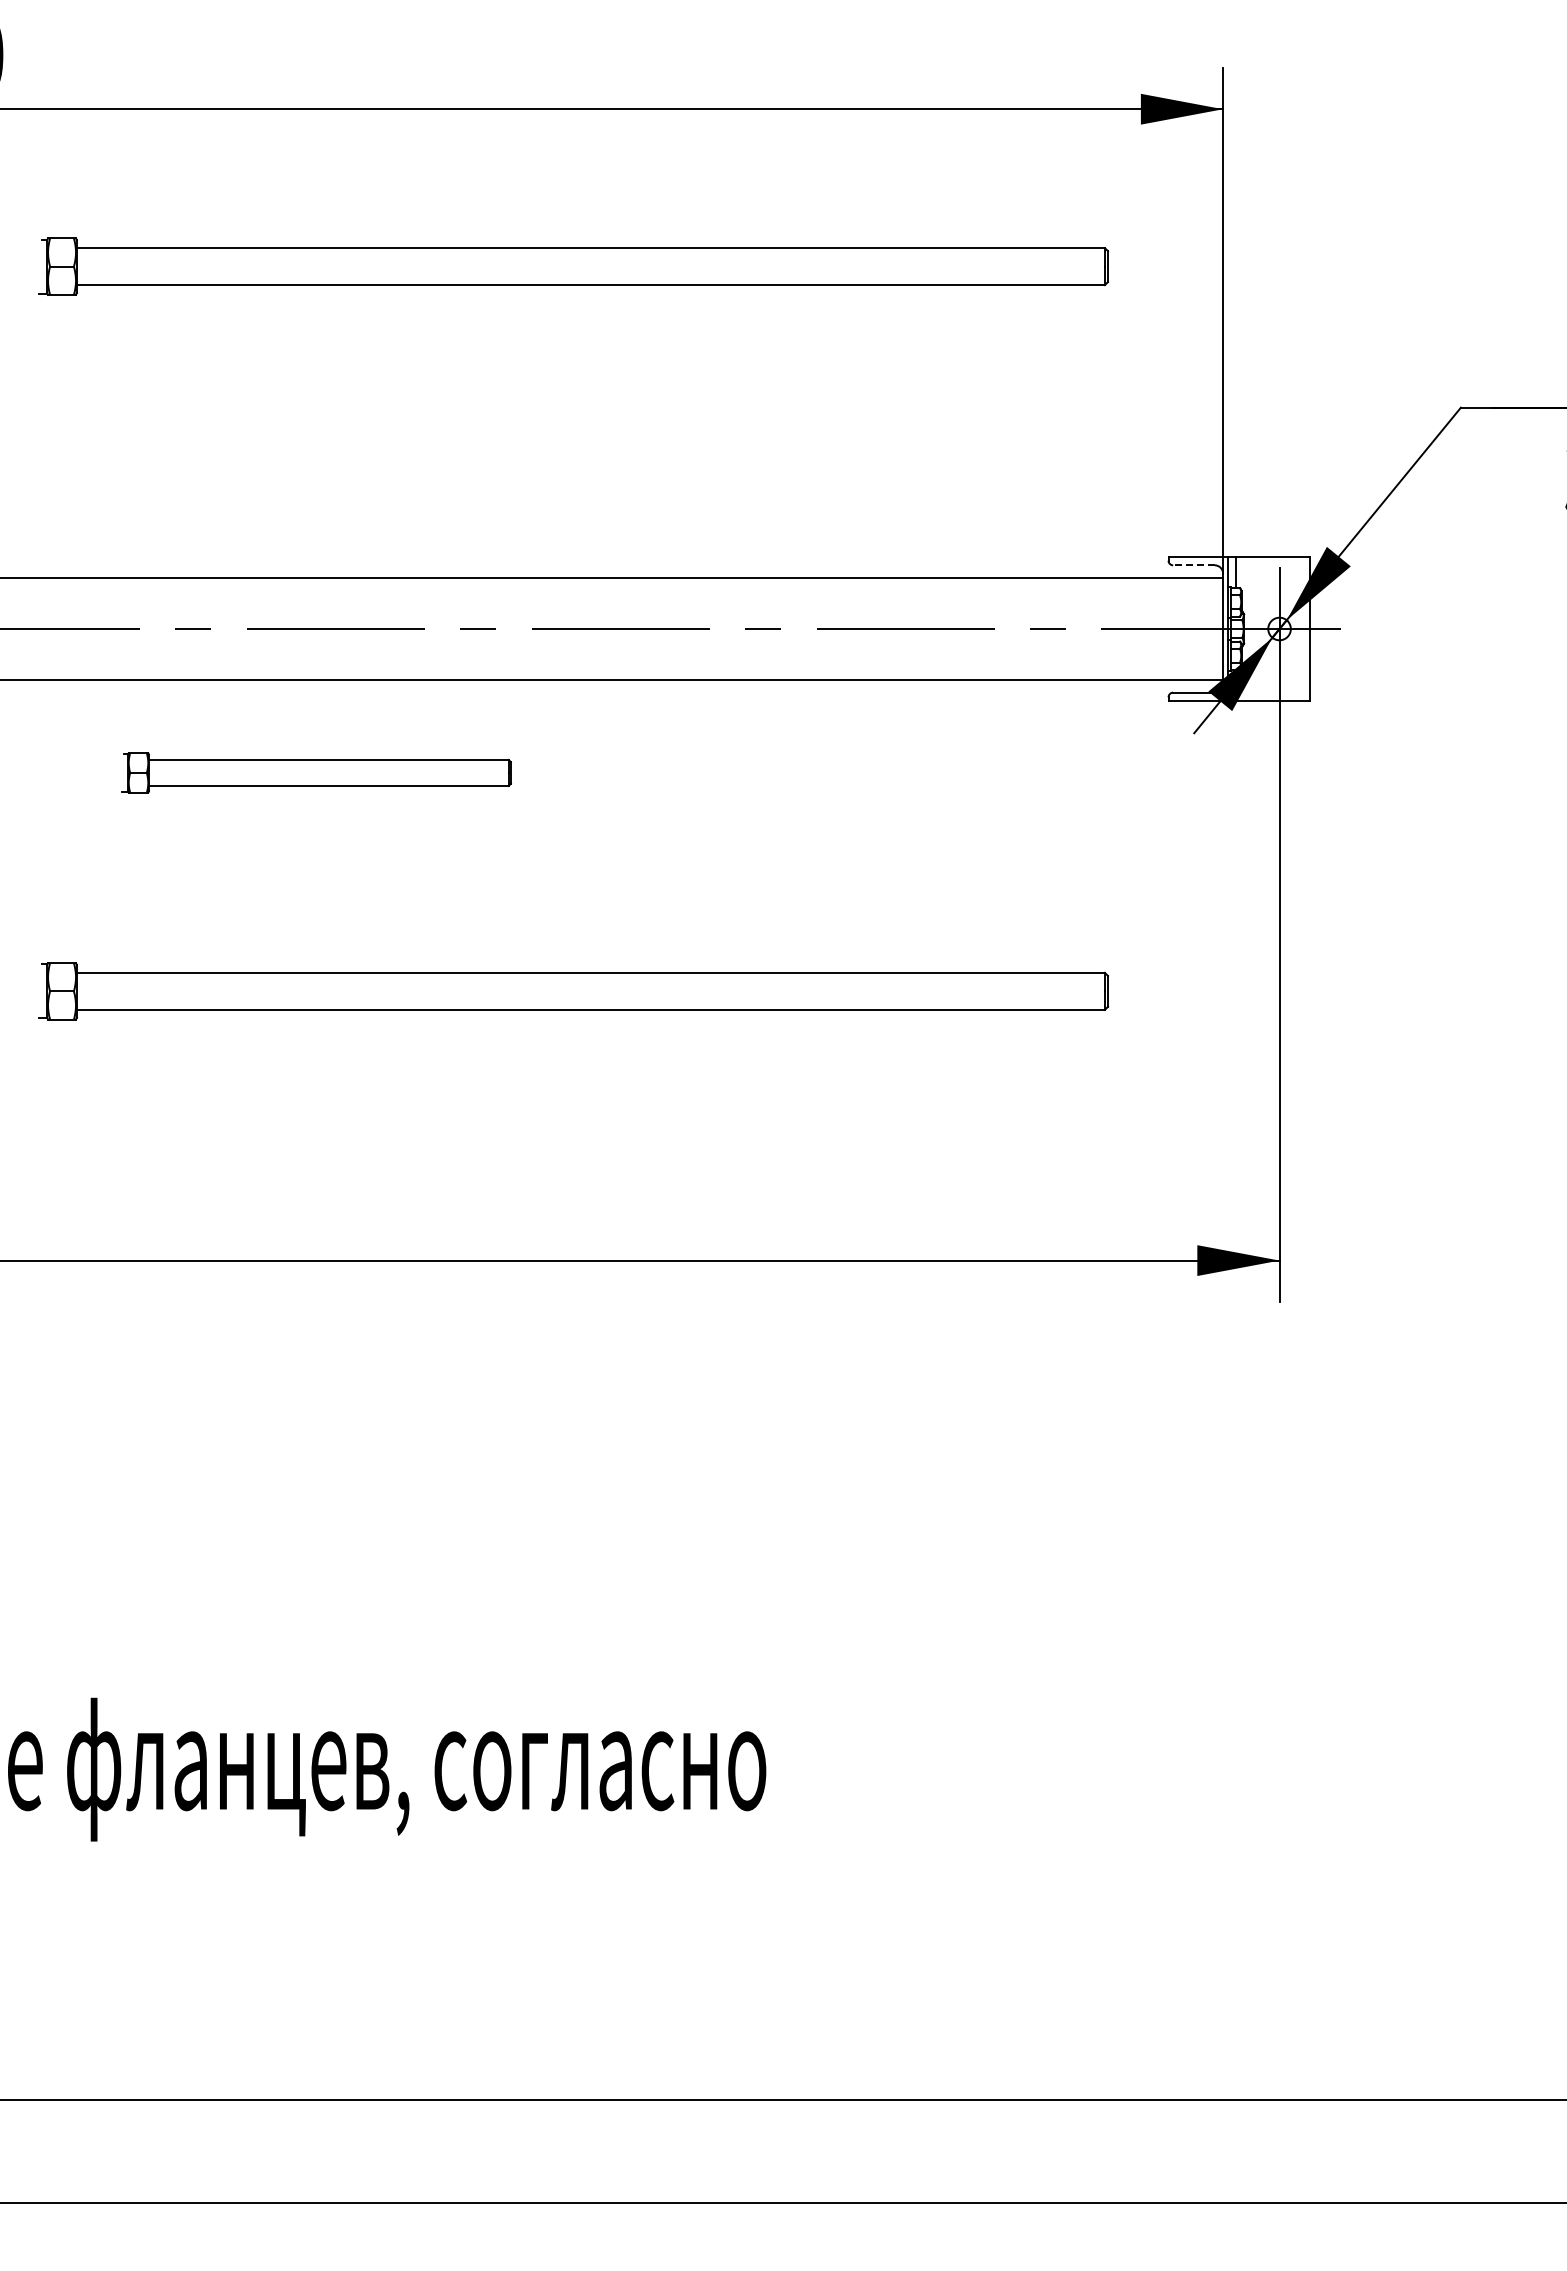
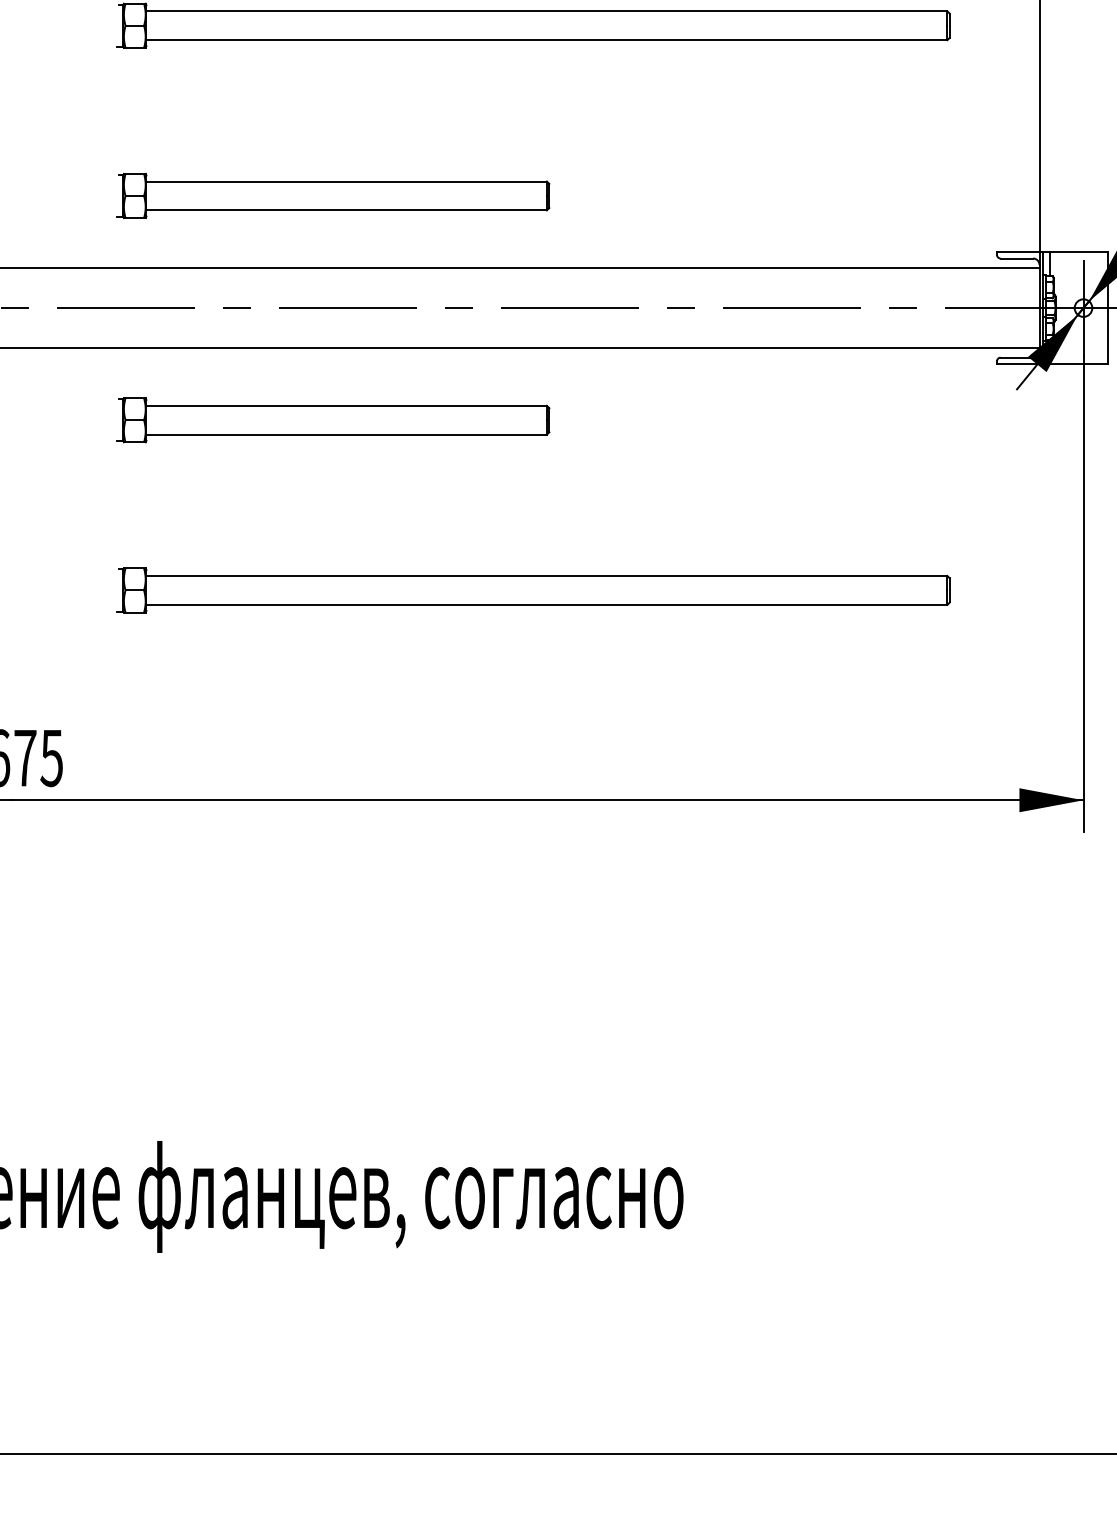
part: (316, 484) -> (333, 195), added
line: (1194, 565) -> (1017, 258), dashed -> solid
part: (316, 772) -> (333, 419), size x1.43

